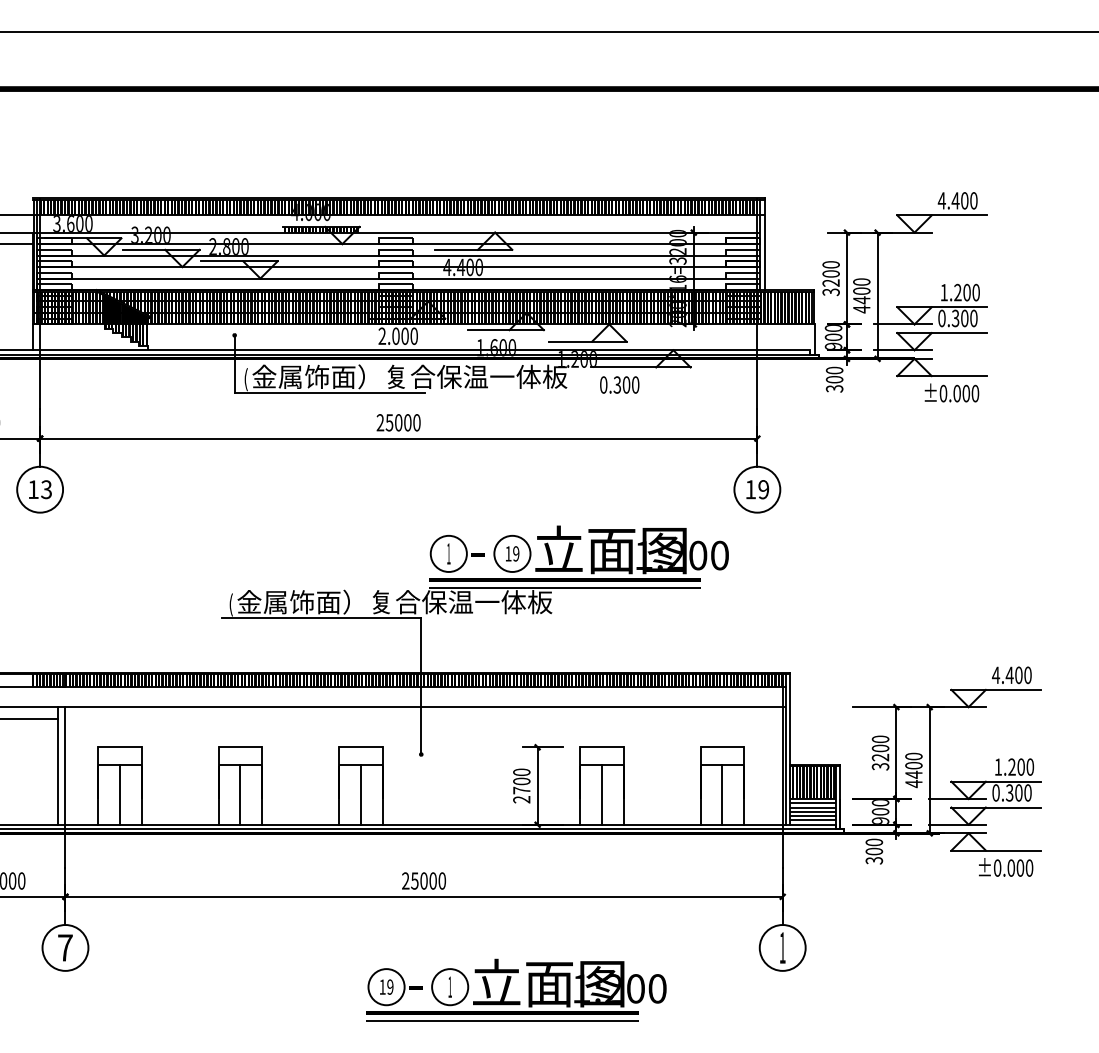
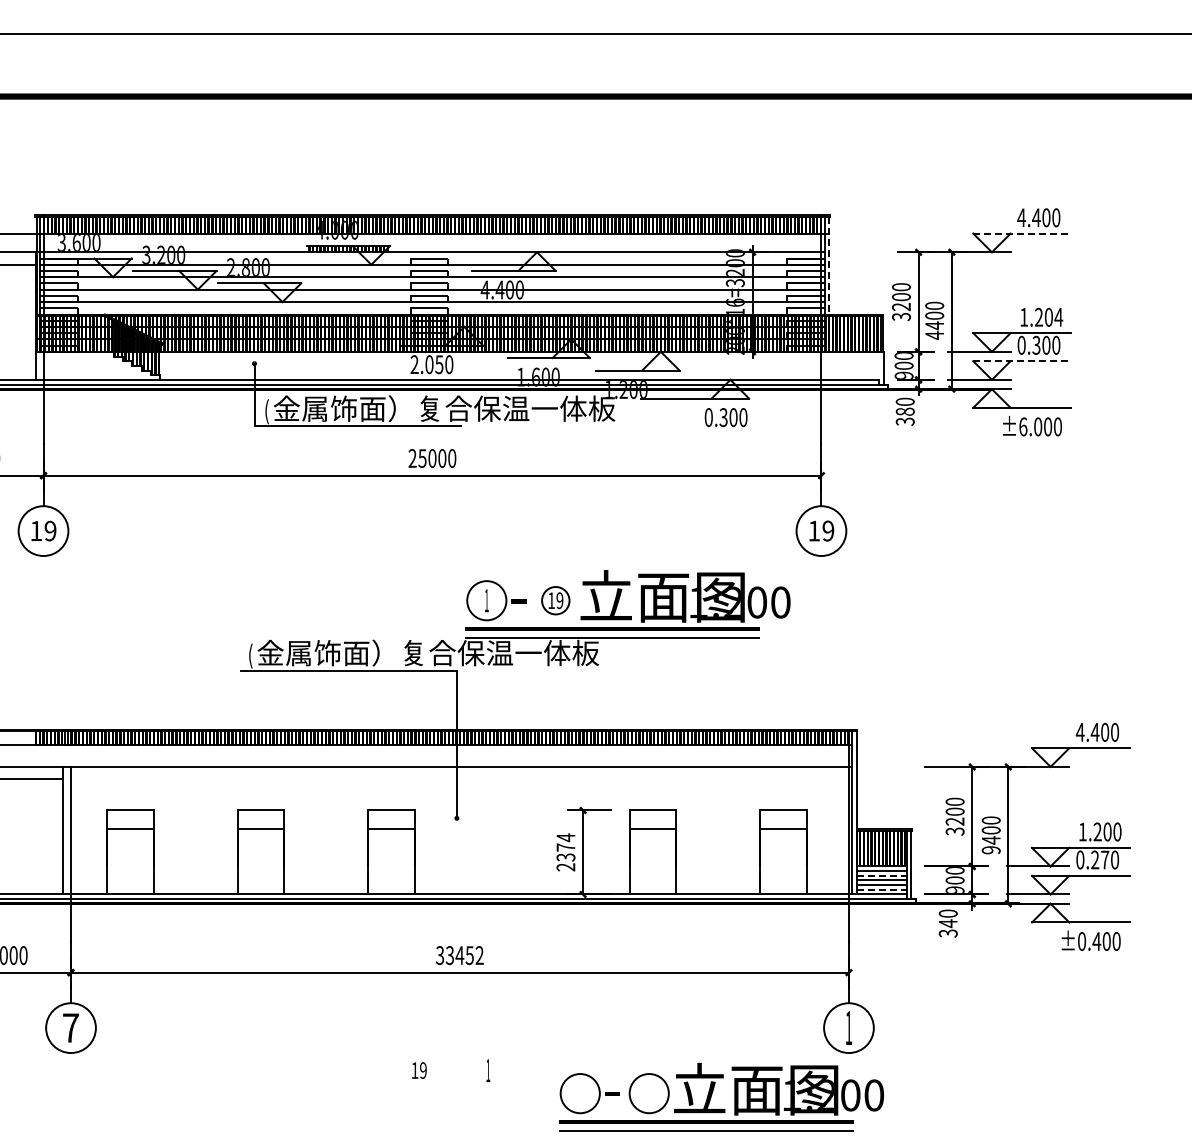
line: (942, 215) -> (1022, 233), solid -> dashed
line: (764, 244) -> (829, 265), solid -> dashed
text: (975, 291) -> (1058, 316), 1.200 -> 1.204
line: (942, 333) -> (1022, 361), solid -> dashed
text: (405, 336) -> (439, 364), 2.000 -> 2.050
text: (834, 379) -> (905, 411), 300 -> 380
text: (619, 384) -> (725, 417), moved
text: (943, 393) -> (1023, 426), ±0.000 -> ±6.000
text: (46, 490) -> (50, 531), 13 -> 19
circle: (512, 553) -> (555, 600), size x0.7
text: (521, 781) -> (565, 847), 2700 -> 2374
text: (913, 783) -> (990, 849), 4400 -> 9400
text: (1014, 792) -> (1100, 859), 0.300 -> 0.270
line: (120, 794) -> (130, 861), removed
line: (240, 794) -> (260, 861), removed
line: (360, 794) -> (391, 861), removed
line: (601, 794) -> (652, 861), removed
line: (722, 794) -> (783, 861), removed
line: (812, 807) -> (881, 875), solid -> dashed
line: (812, 820) -> (881, 889), solid -> dashed
text: (873, 851) -> (947, 923), 300 -> 340
text: (1010, 868) -> (1096, 941), ±0.000 -> ±0.400
text: (423, 881) -> (459, 955), 25000 -> 33452
part: (508, 987) -> (712, 1094), moved

